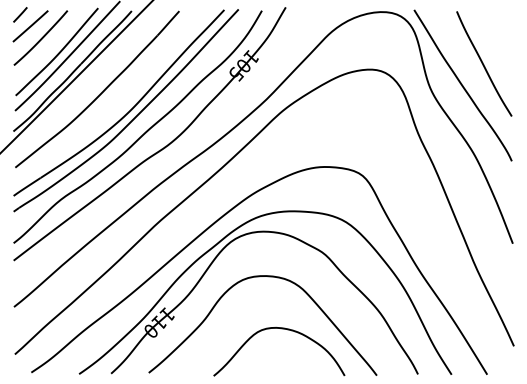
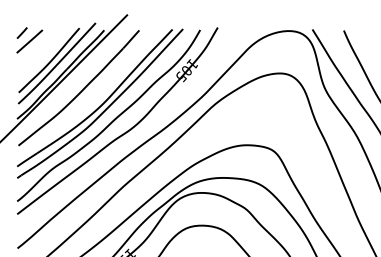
line: (41, 37) -> (37, 49), removed

